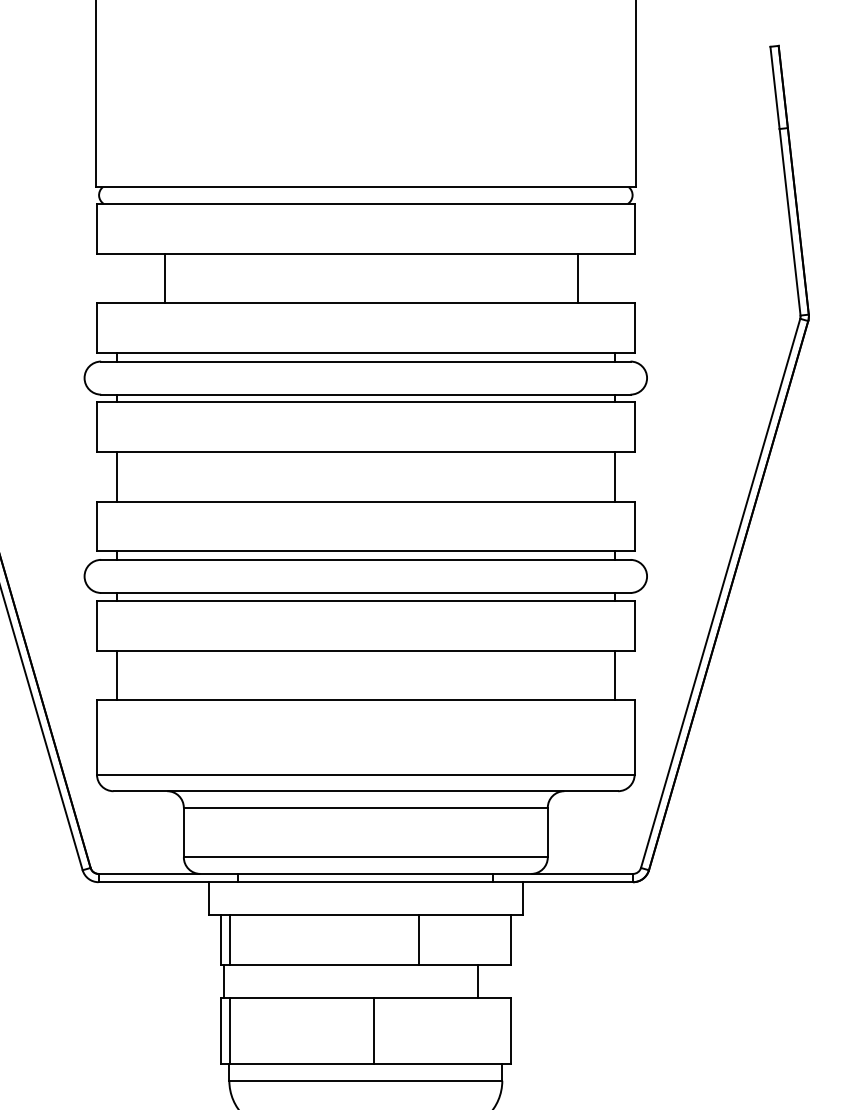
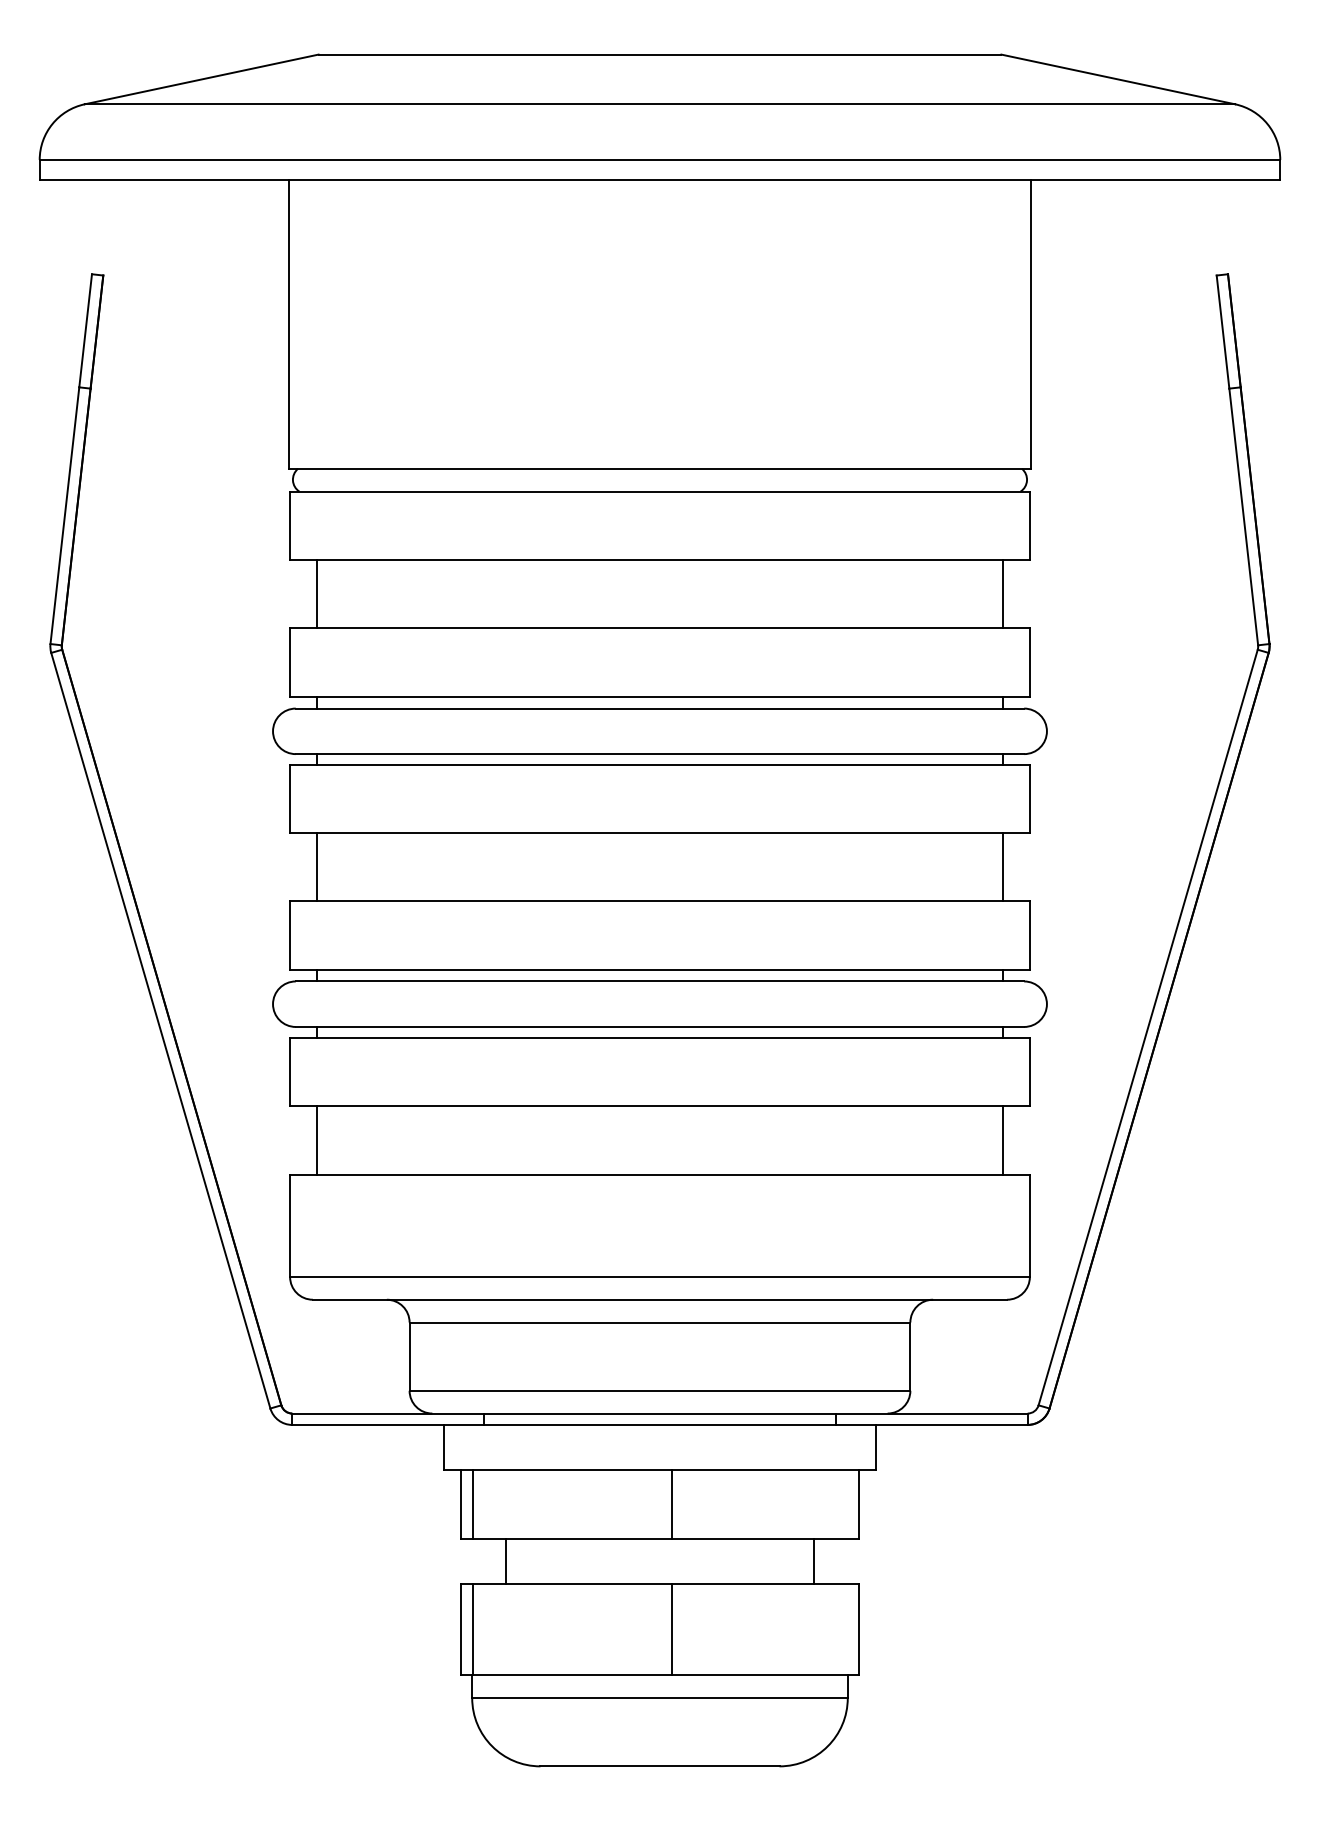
line: (164, 277) -> (317, 593), moved
line: (577, 277) -> (1002, 593), moved
line: (419, 940) -> (672, 1504), moved
line: (223, 981) -> (506, 1561), moved

